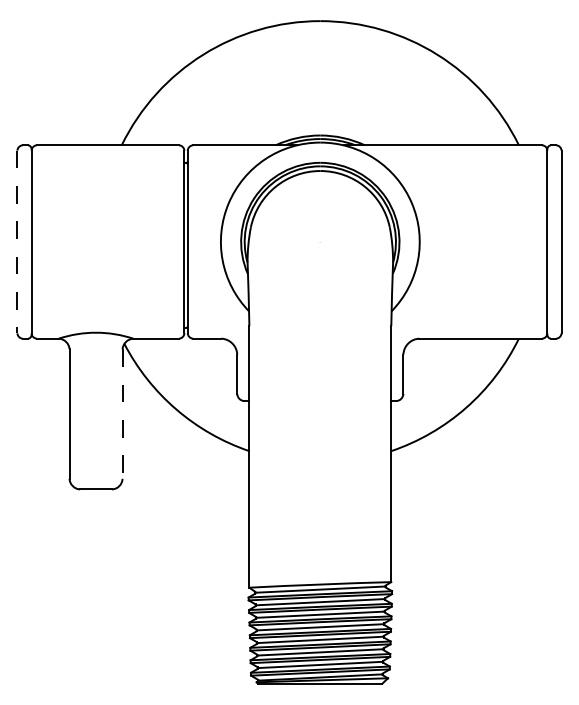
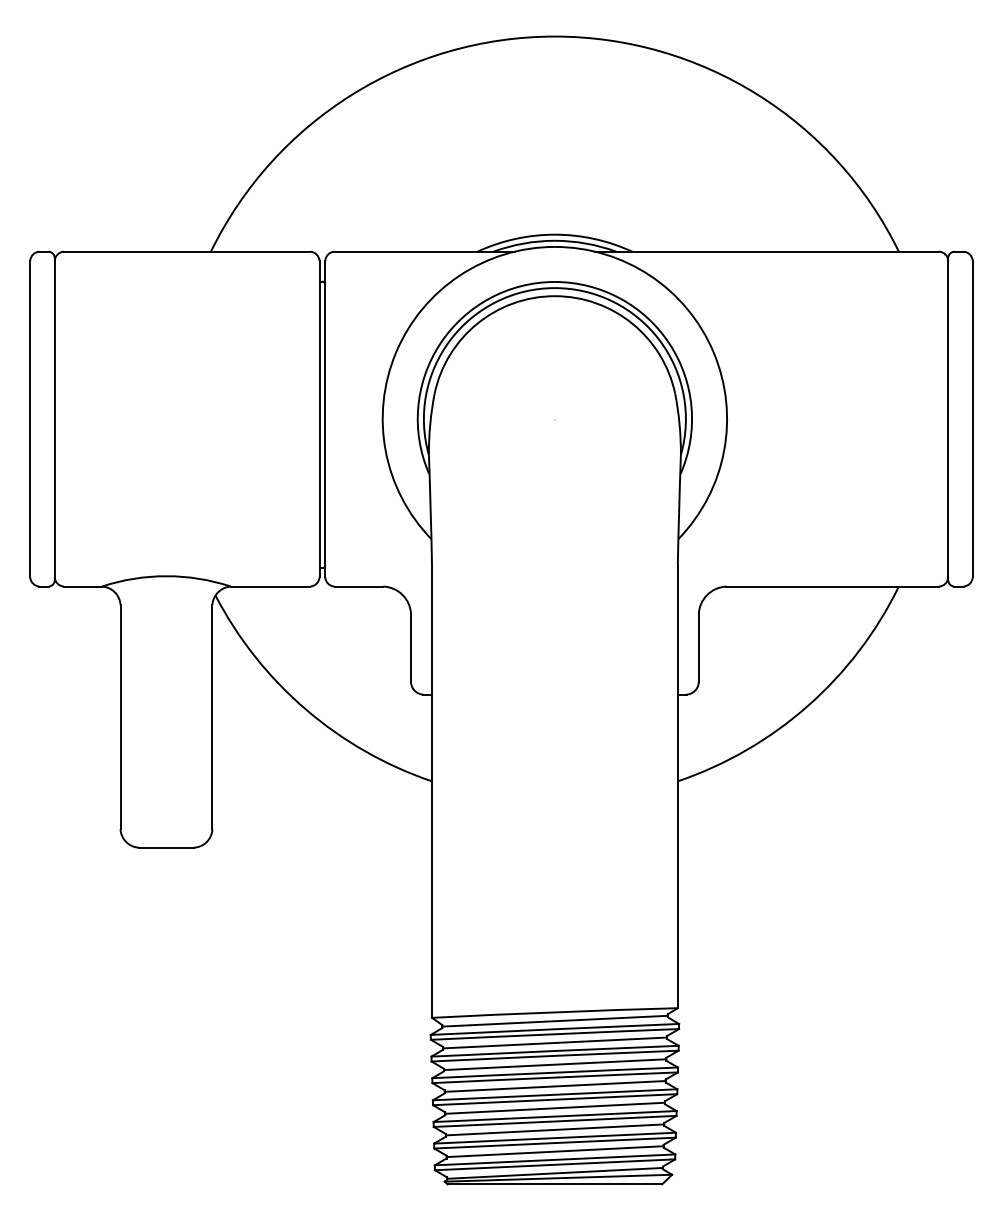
line: (17, 242) -> (30, 419), dashed -> solid
line: (122, 414) -> (212, 717), dashed -> solid

